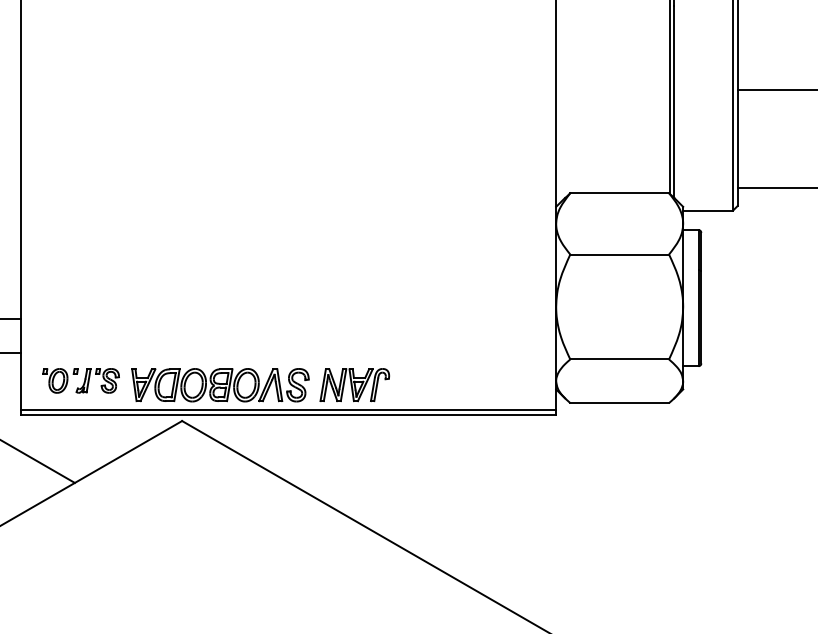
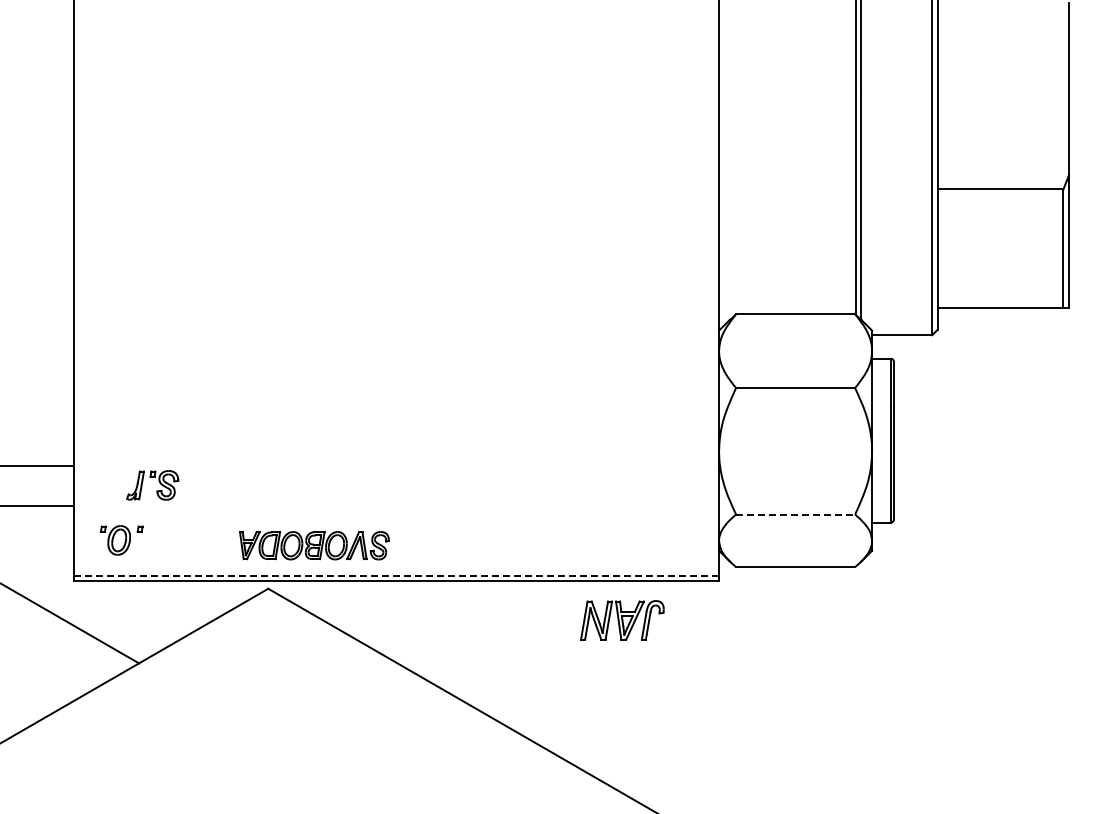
line: (619, 359) -> (795, 514), solid -> dashed
part: (100, 385) -> (156, 490), moved
part: (220, 385) -> (314, 545), size x0.7
part: (354, 385) -> (622, 620), moved
line: (288, 410) -> (396, 575), solid -> dashed

